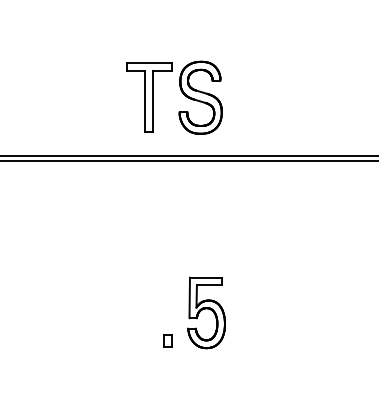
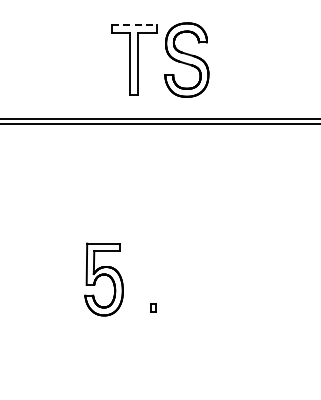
line: (149, 63) -> (134, 25), solid -> dashed
part: (206, 312) -> (104, 279), moved
part: (167, 340) -> (153, 307), size x0.6

